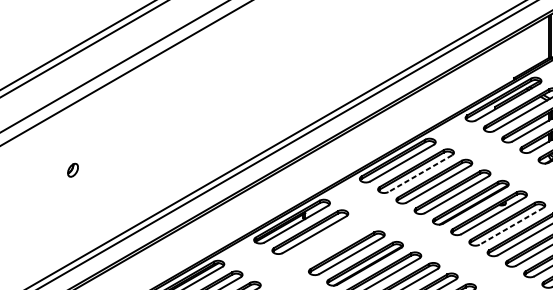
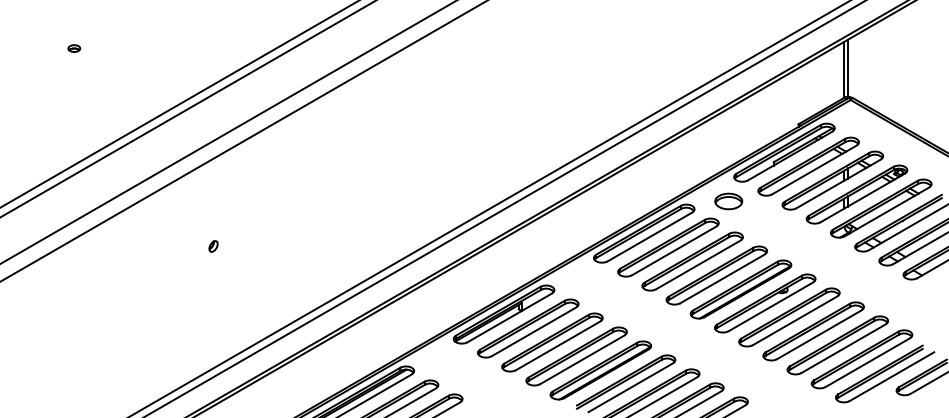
part: (461, 136) -> (728, 201), added
part: (72, 170) -> (213, 246), size x0.62
line: (420, 173) -> (674, 250), dashed -> solid
line: (511, 226) -> (795, 320), dashed -> solid
part: (328, 242) -> (552, 342), added

